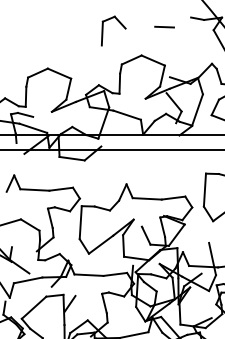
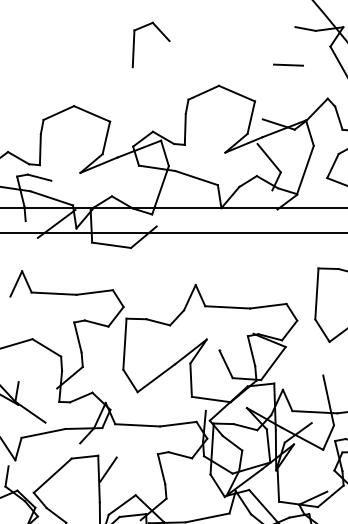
part: (119, 23) -> (160, 33), moved
line: (164, 26) -> (288, 64), moved

